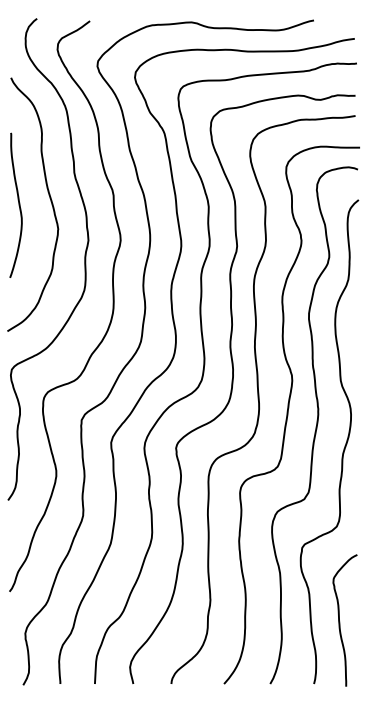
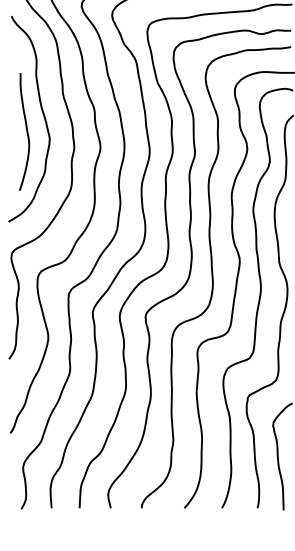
curve: (18, 204) -> (26, 131), moved

